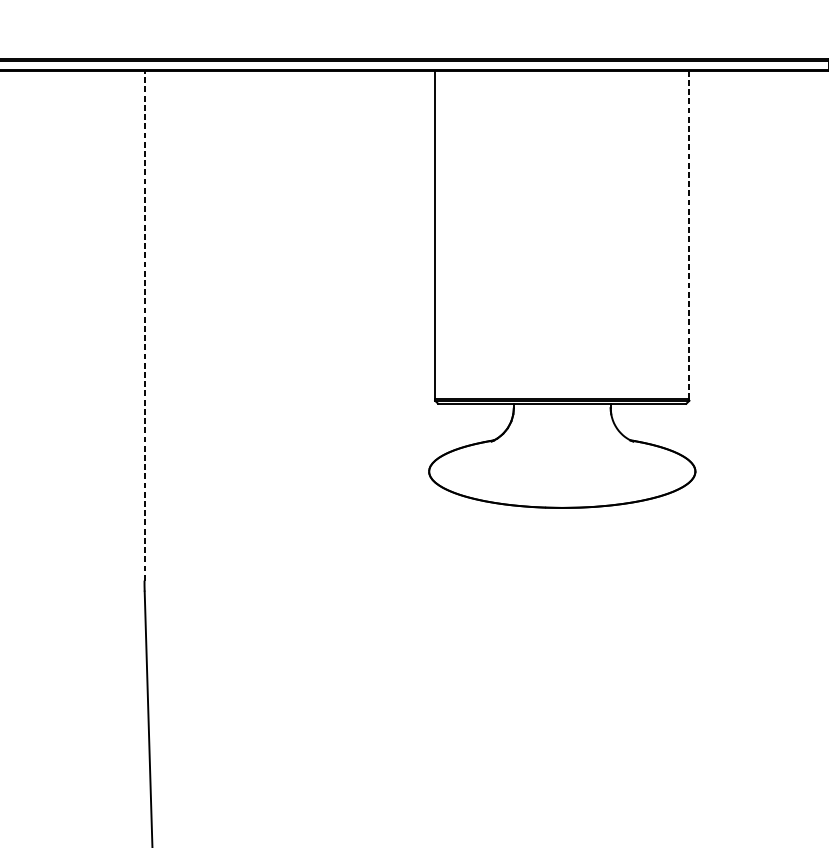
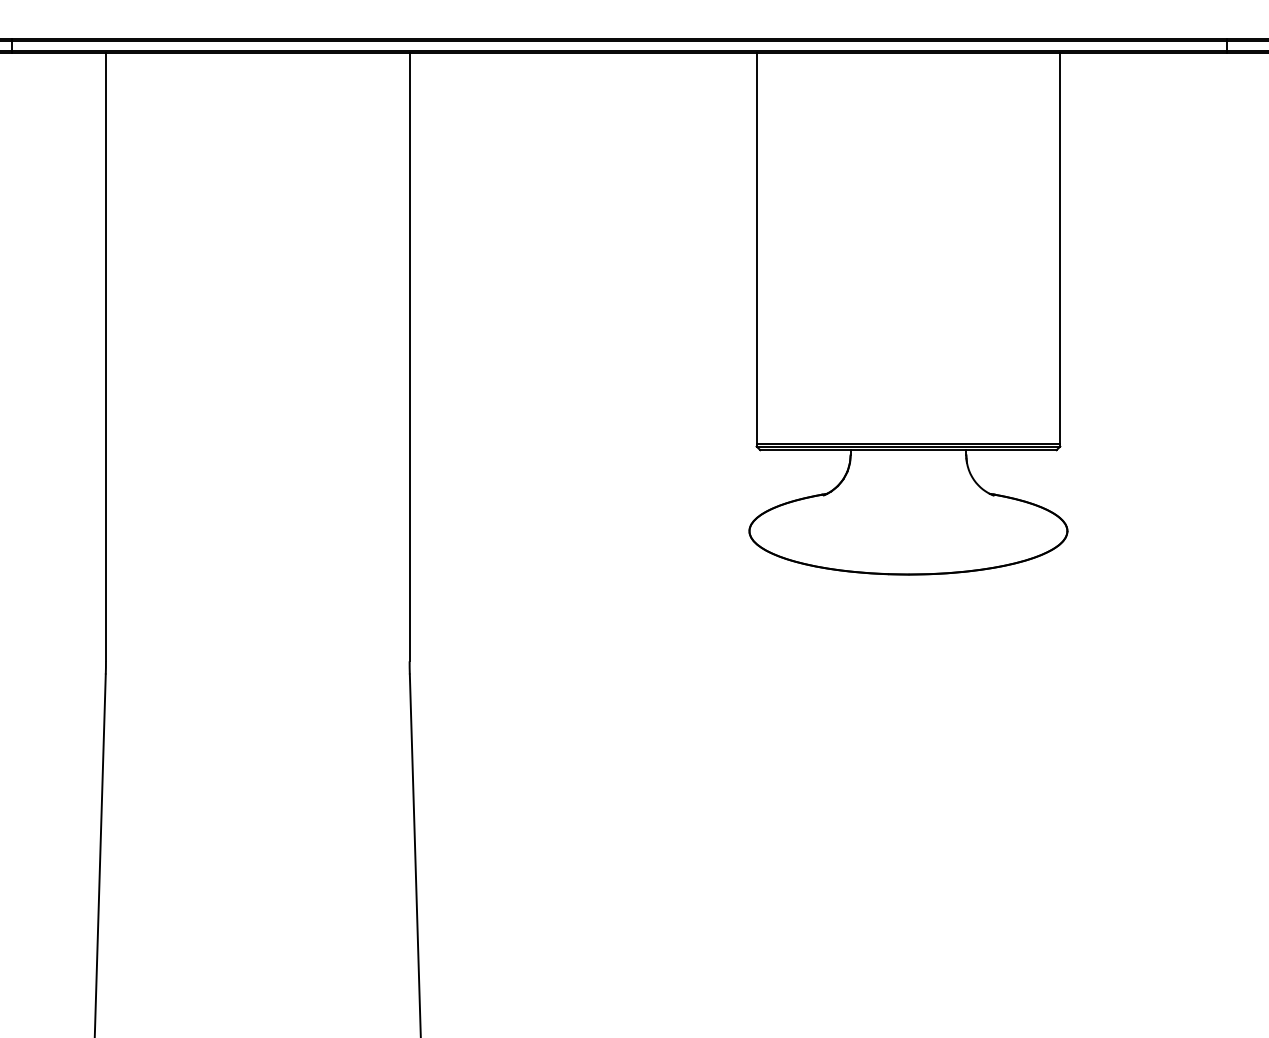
line: (689, 234) -> (1060, 248), dashed -> solid
line: (144, 326) -> (409, 357), dashed -> solid

